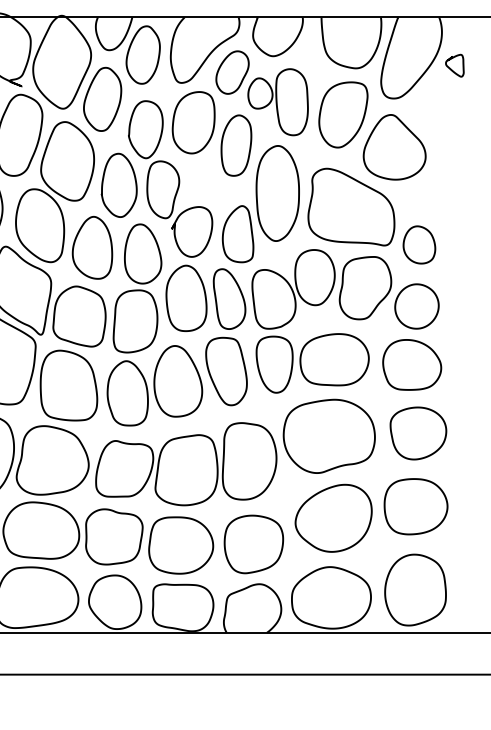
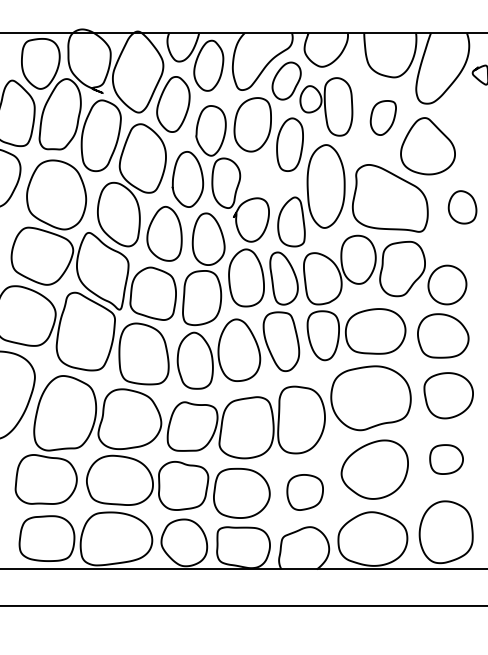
part: (343, 114) -> (383, 117), size x0.6
part: (419, 245) -> (462, 207), moved
part: (415, 506) -> (446, 459), size x0.6
part: (253, 544) -> (304, 492), size x0.7

